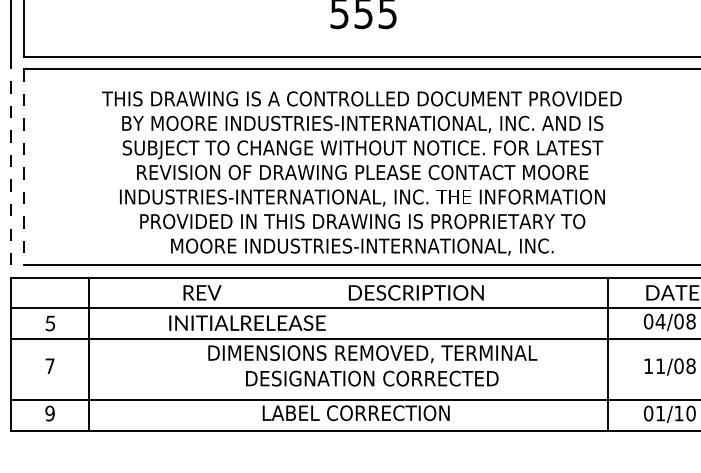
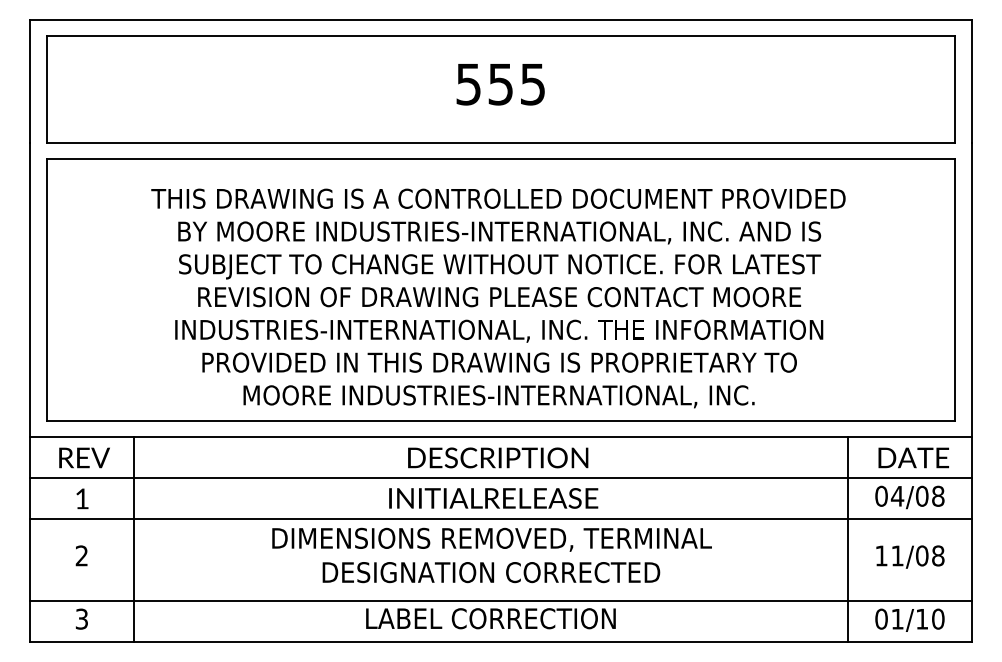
line: (11, 167) -> (30, 290), dashed -> solid
line: (23, 167) -> (46, 290), dashed -> solid
text: (202, 292) -> (84, 457), moved
text: (416, 292) -> (498, 457), moved
text: (49, 323) -> (81, 498), 5 -> 1
text: (247, 323) -> (493, 498), moved
line: (607, 353) -> (847, 539), moved
text: (49, 365) -> (81, 555), 7 -> 2
text: (372, 365) -> (491, 555), moved
text: (49, 413) -> (81, 618), 9 -> 3

